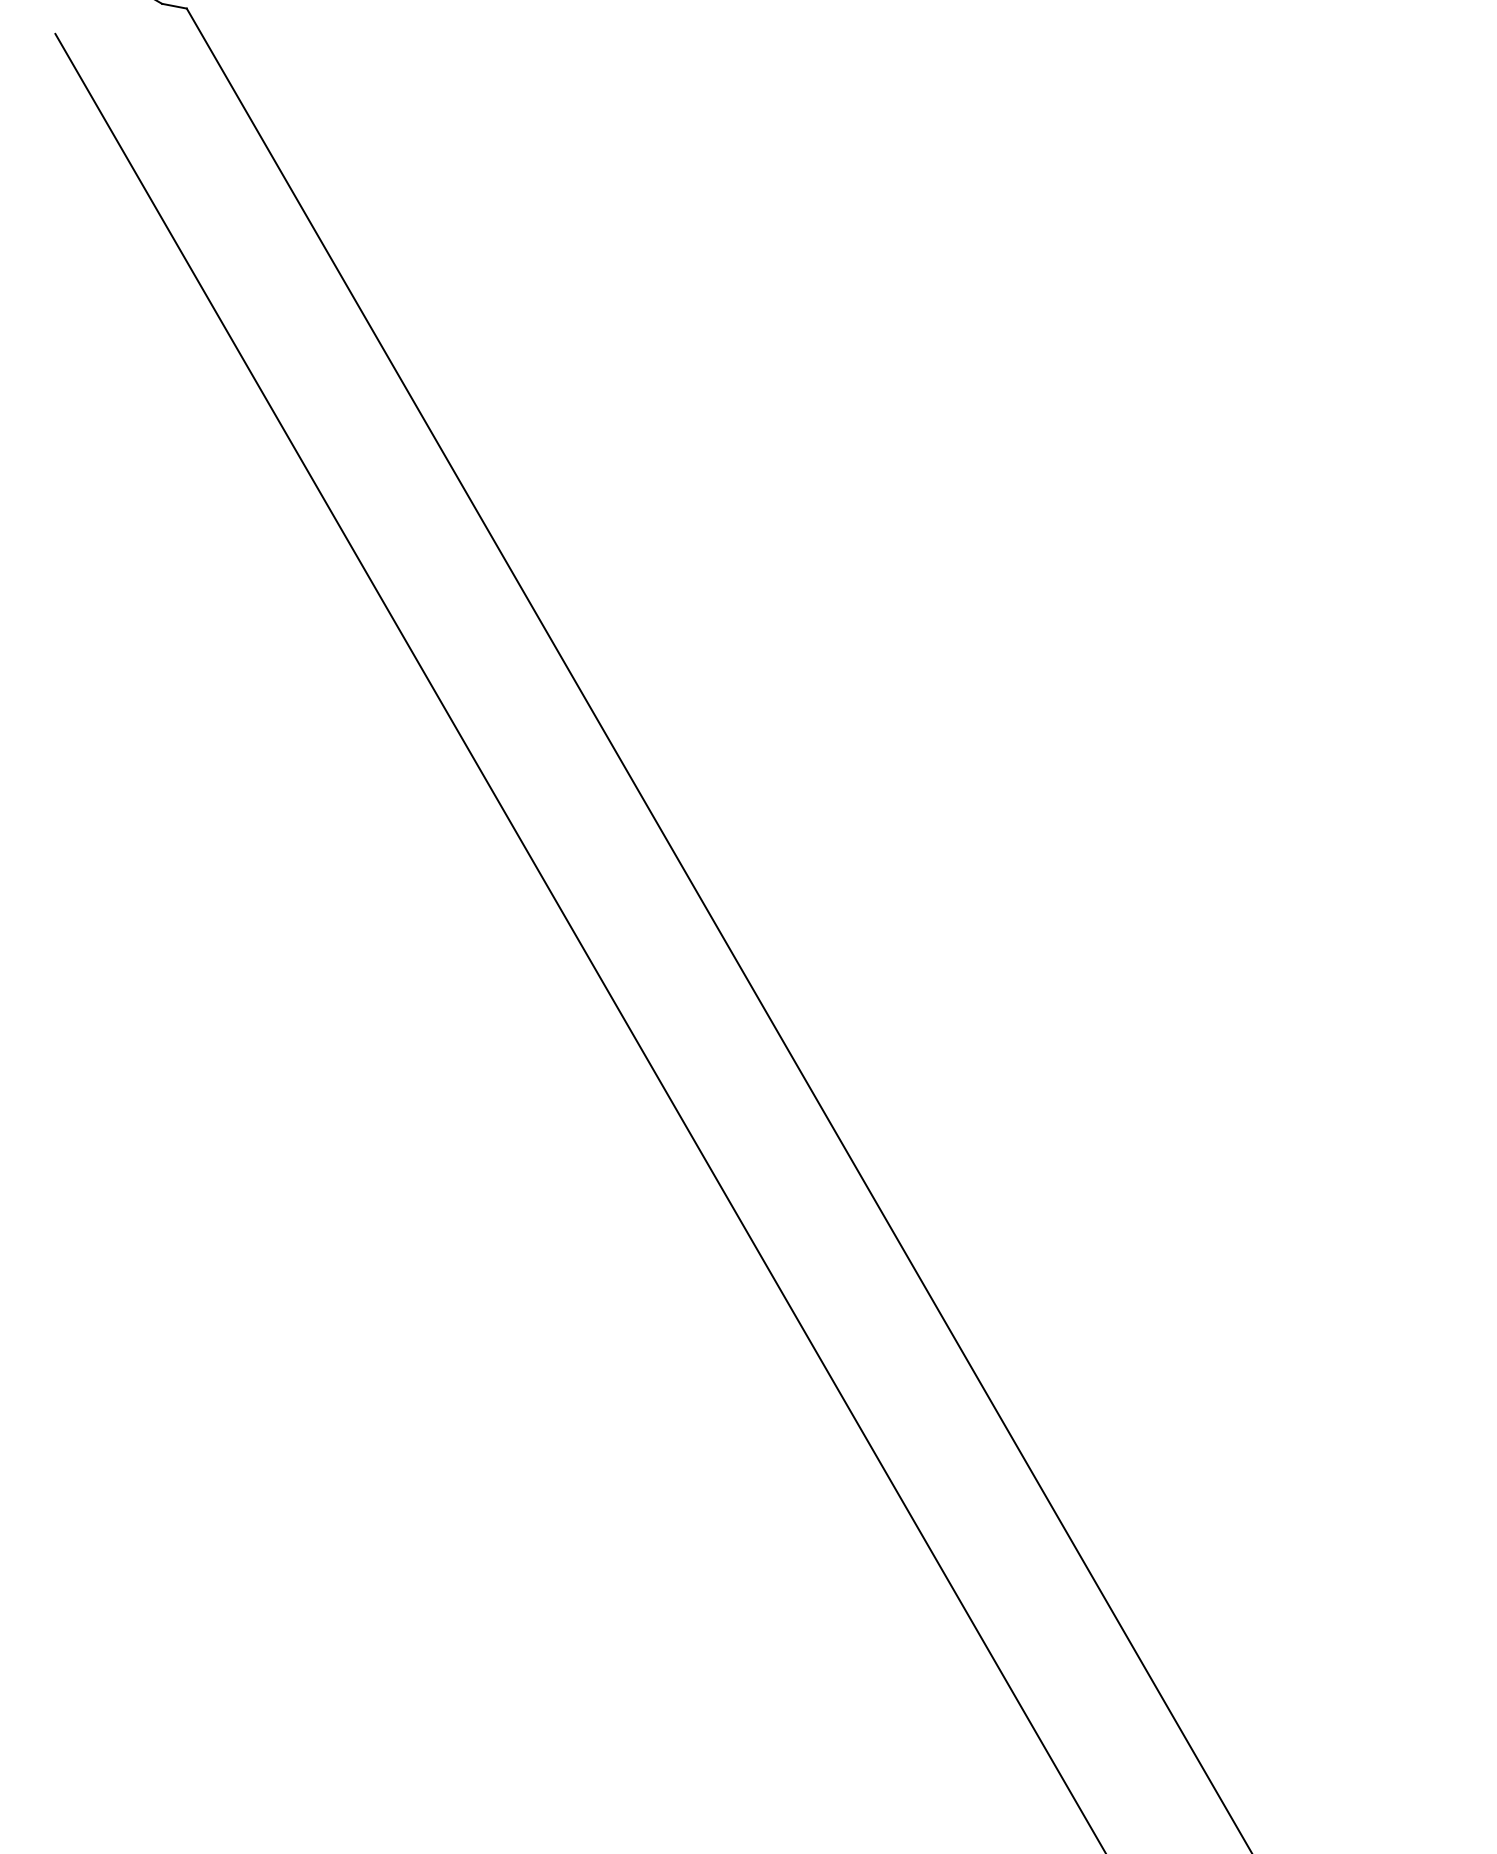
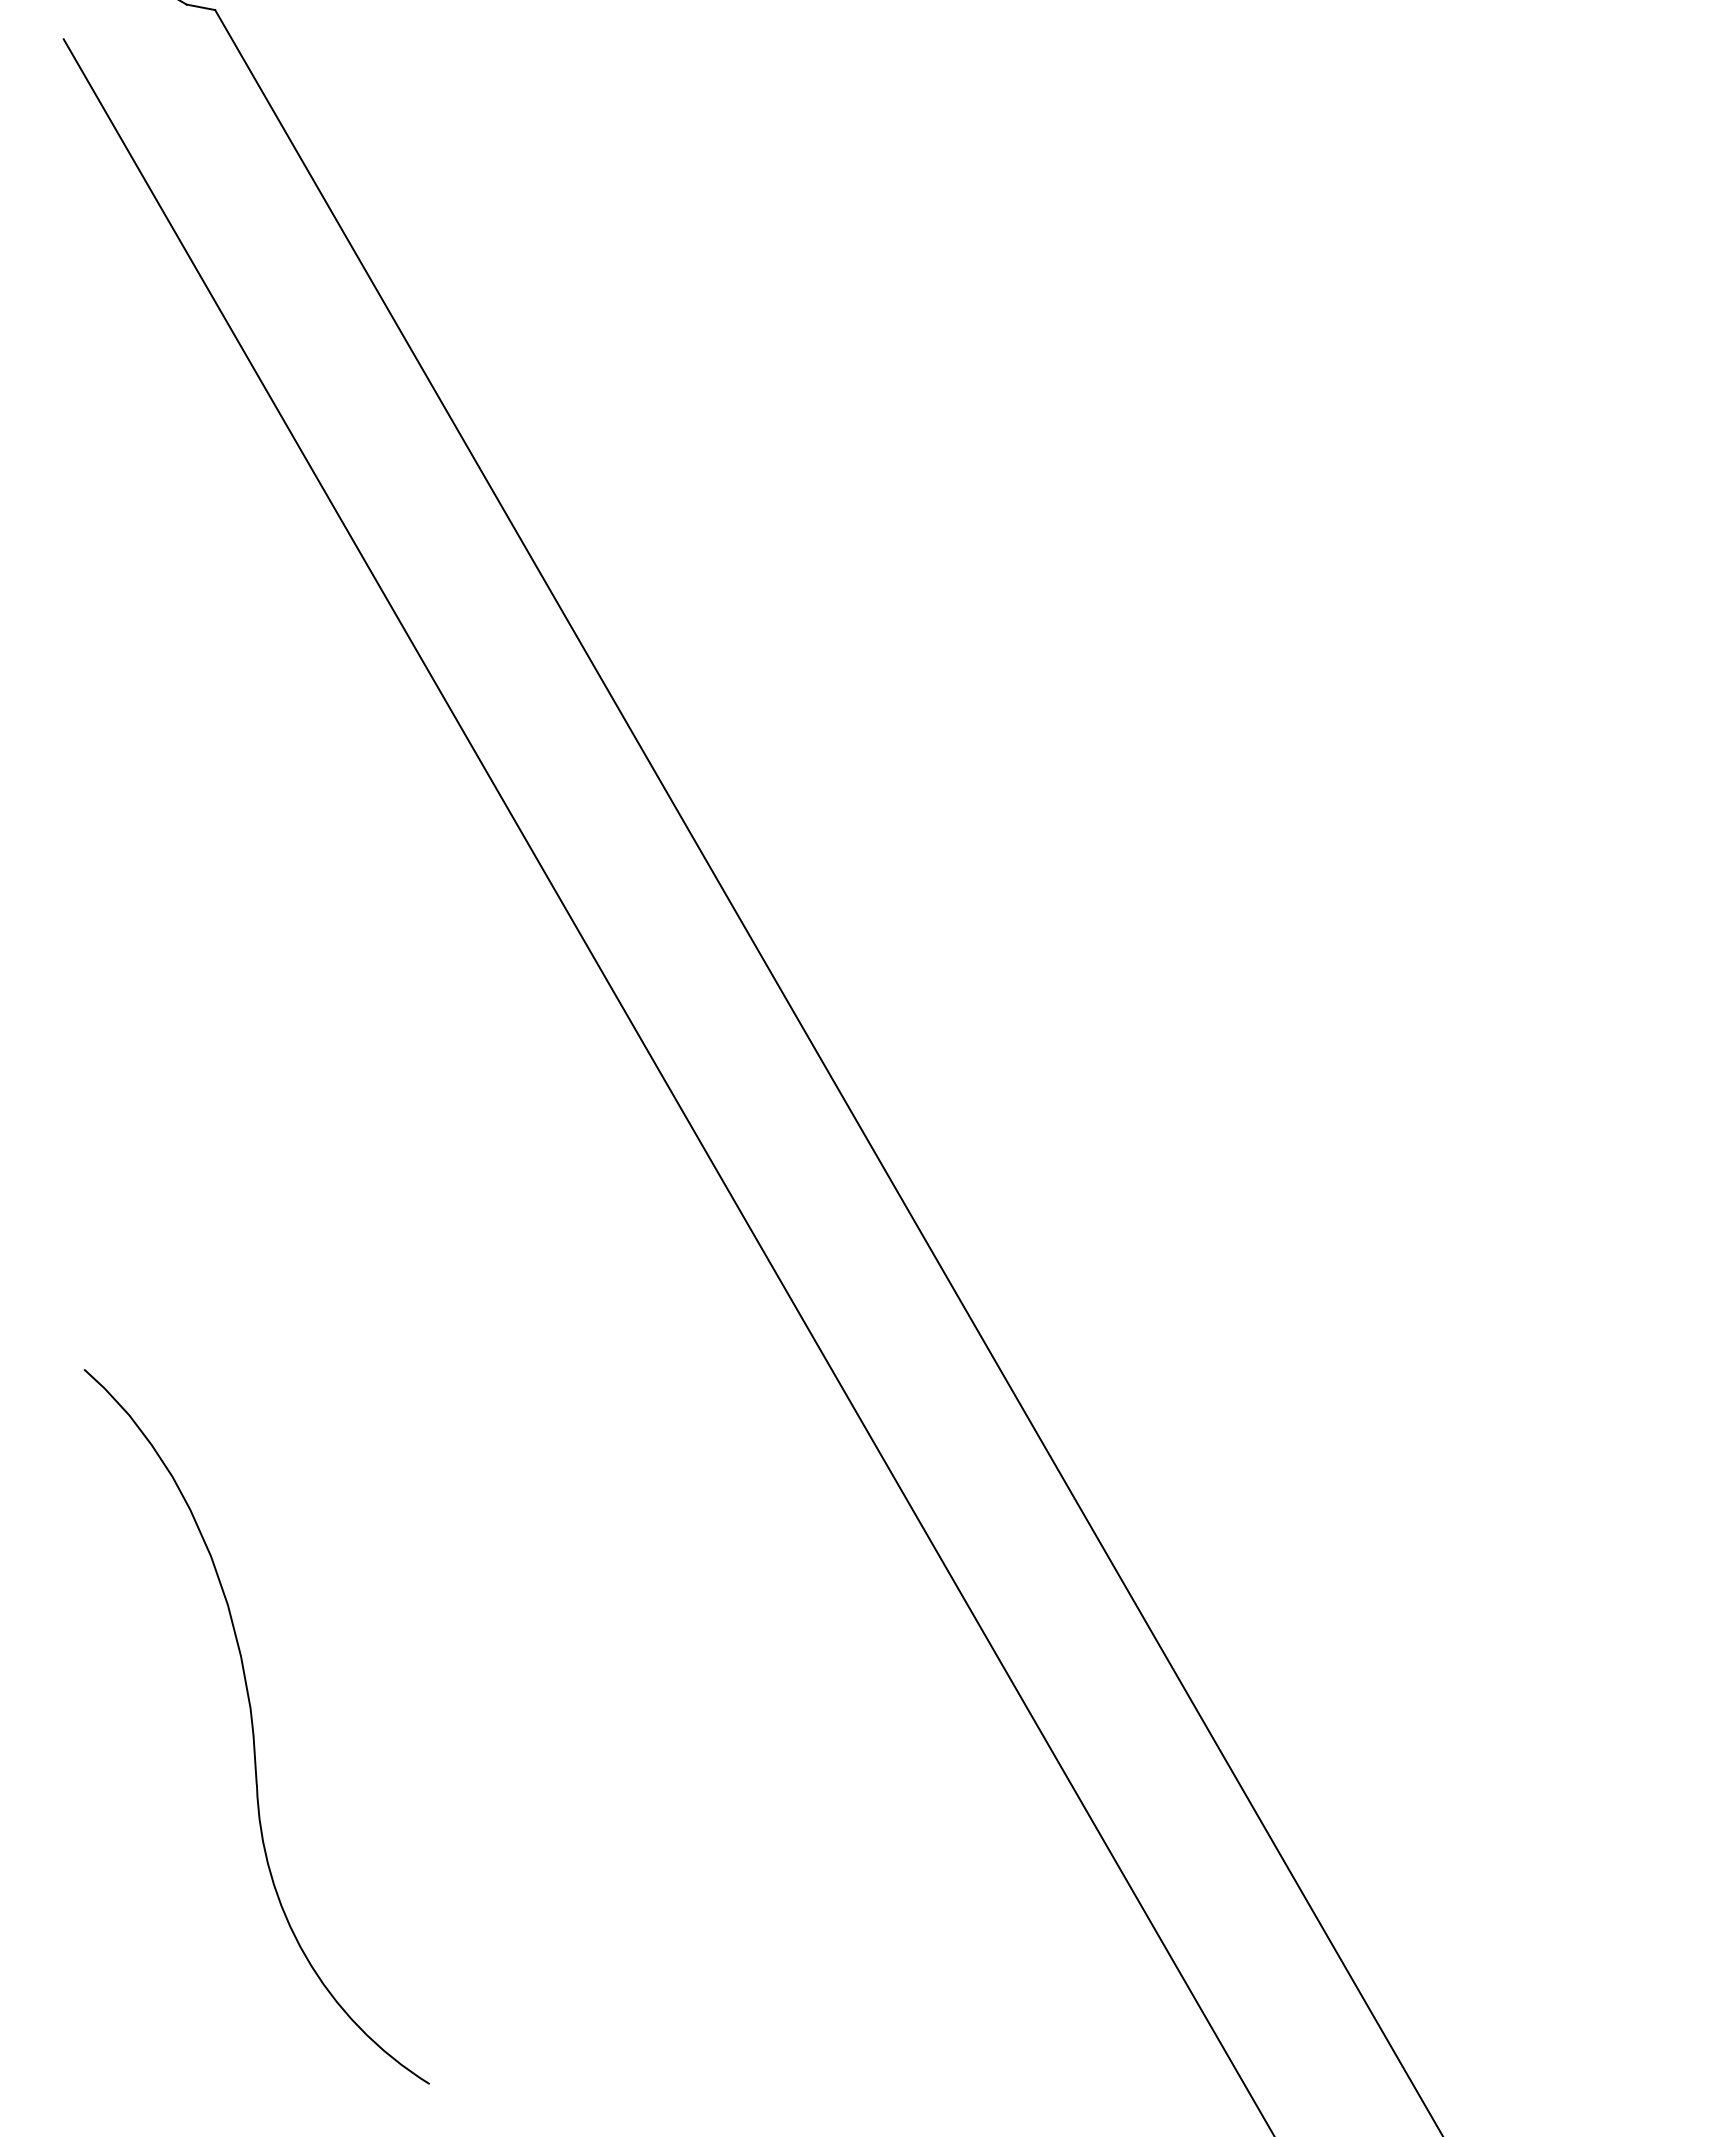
part: (222, 1497) -> (256, 1726), added

